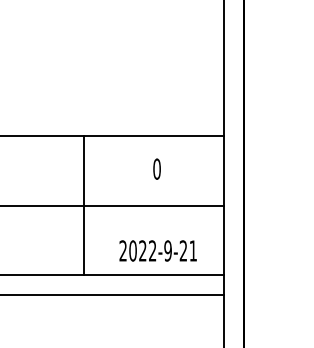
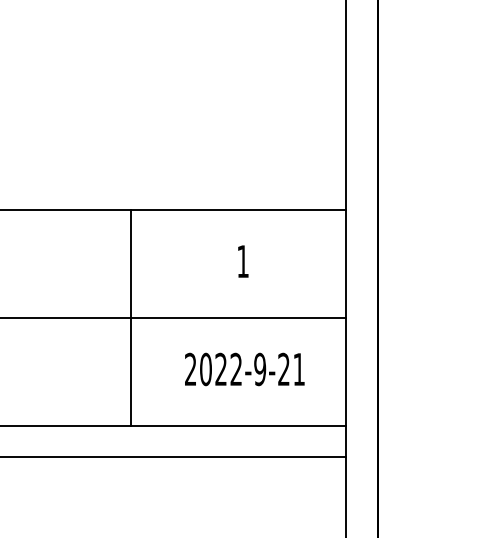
text: (156, 168) -> (242, 260), 0 -> 1
text: (157, 250) -> (243, 368), moved

